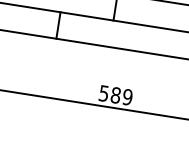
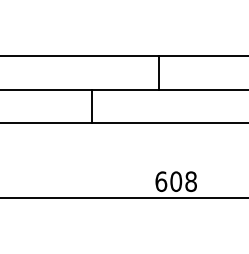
text: (115, 95) -> (175, 181), 589 -> 608

